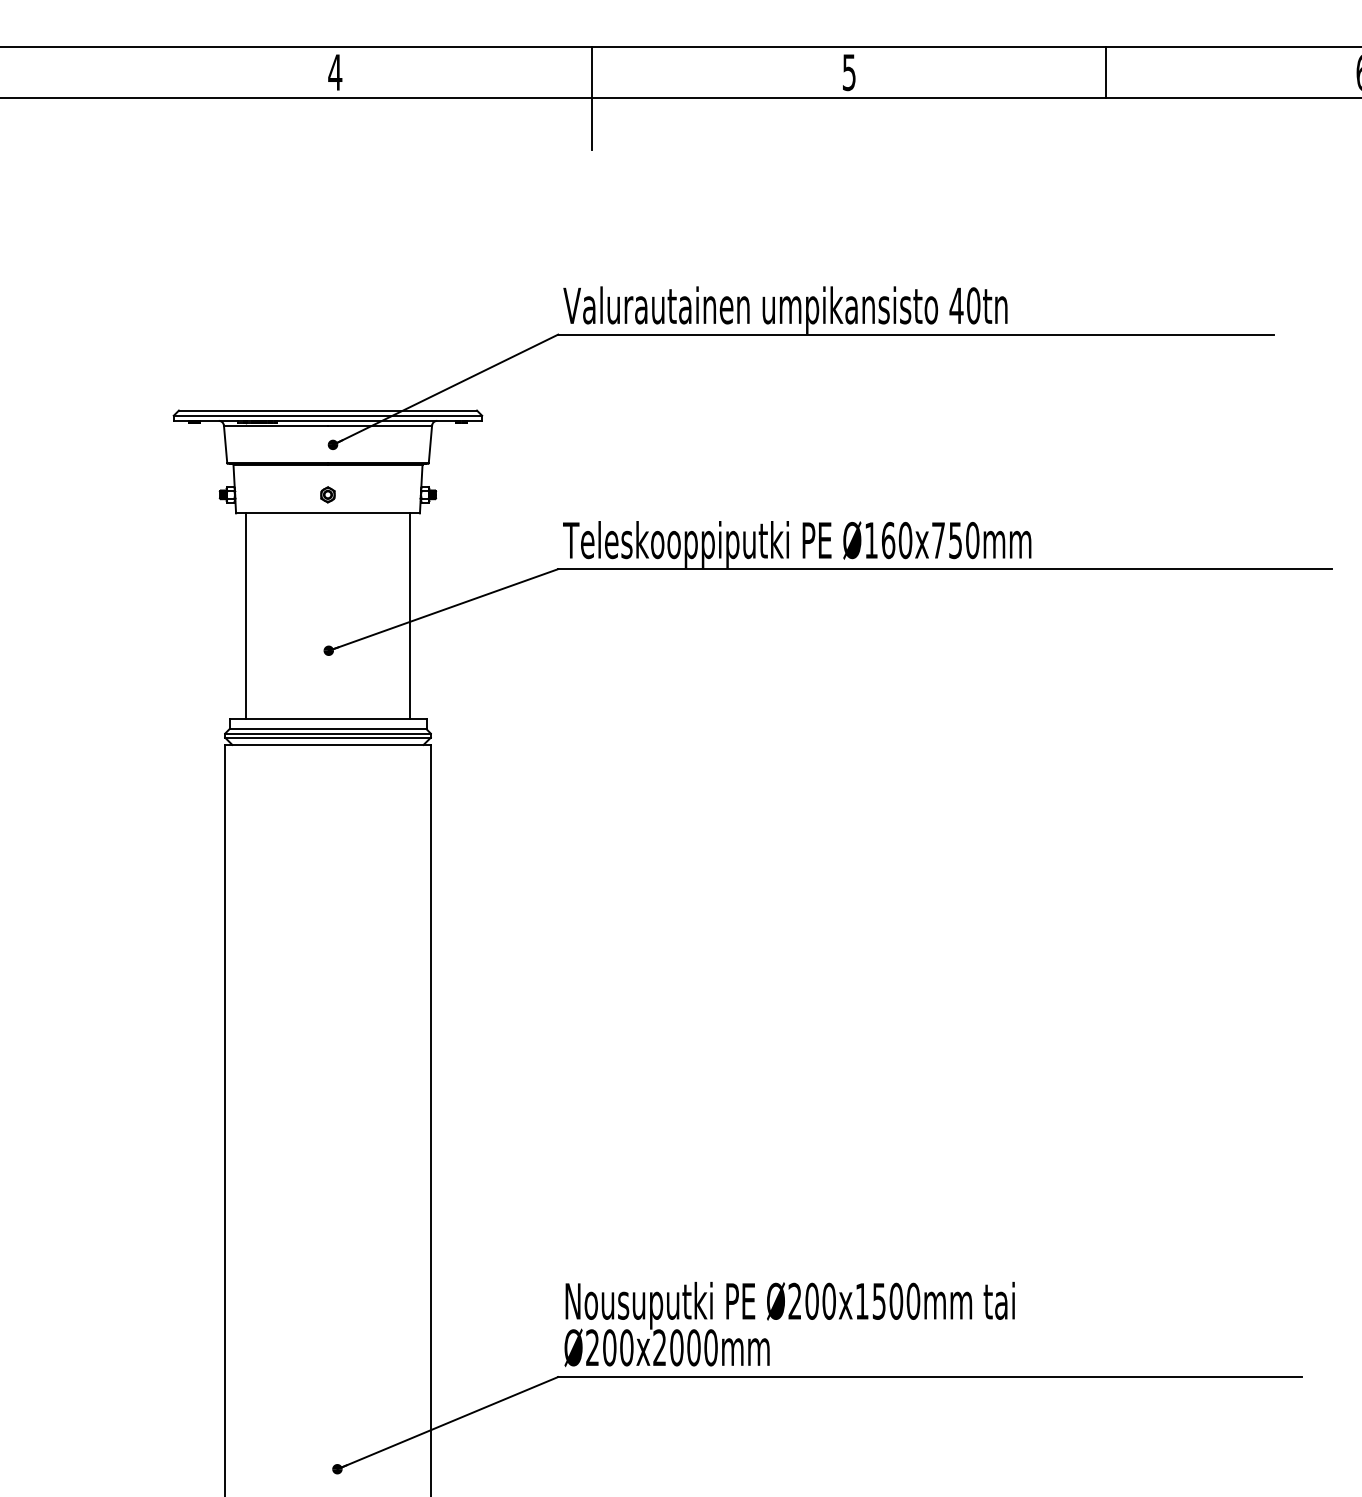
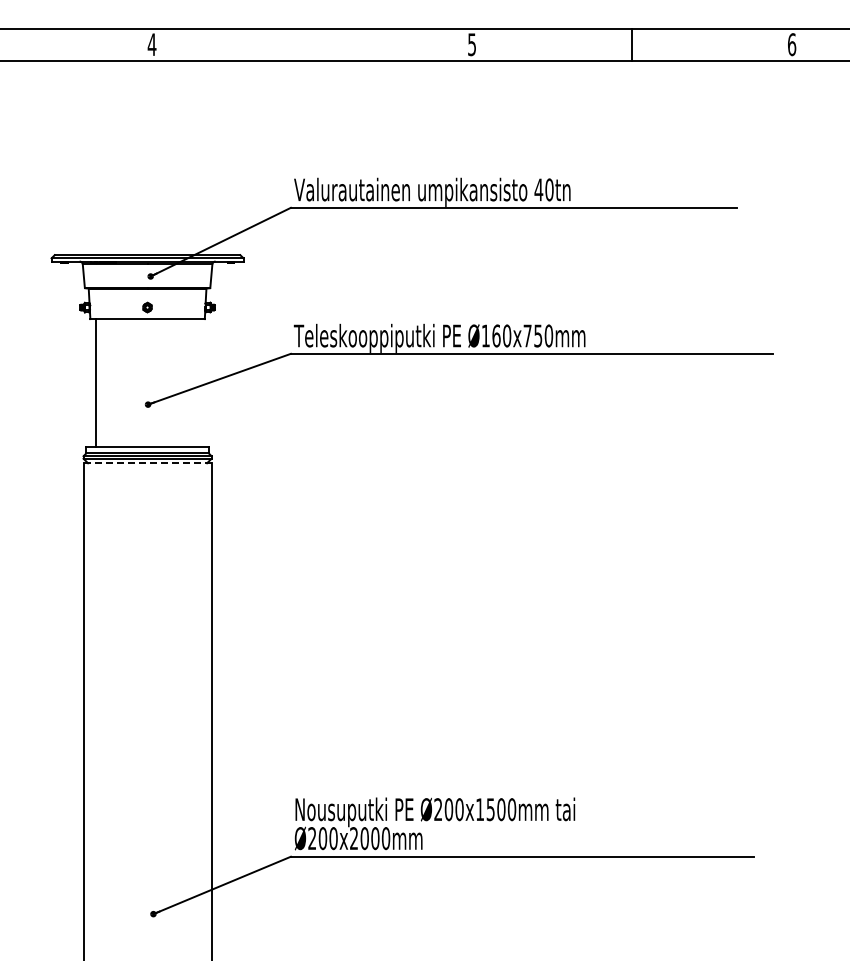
line: (592, 97) -> (312, 60), removed
line: (409, 616) -> (198, 383), removed
line: (327, 745) -> (147, 463), solid -> dashed

